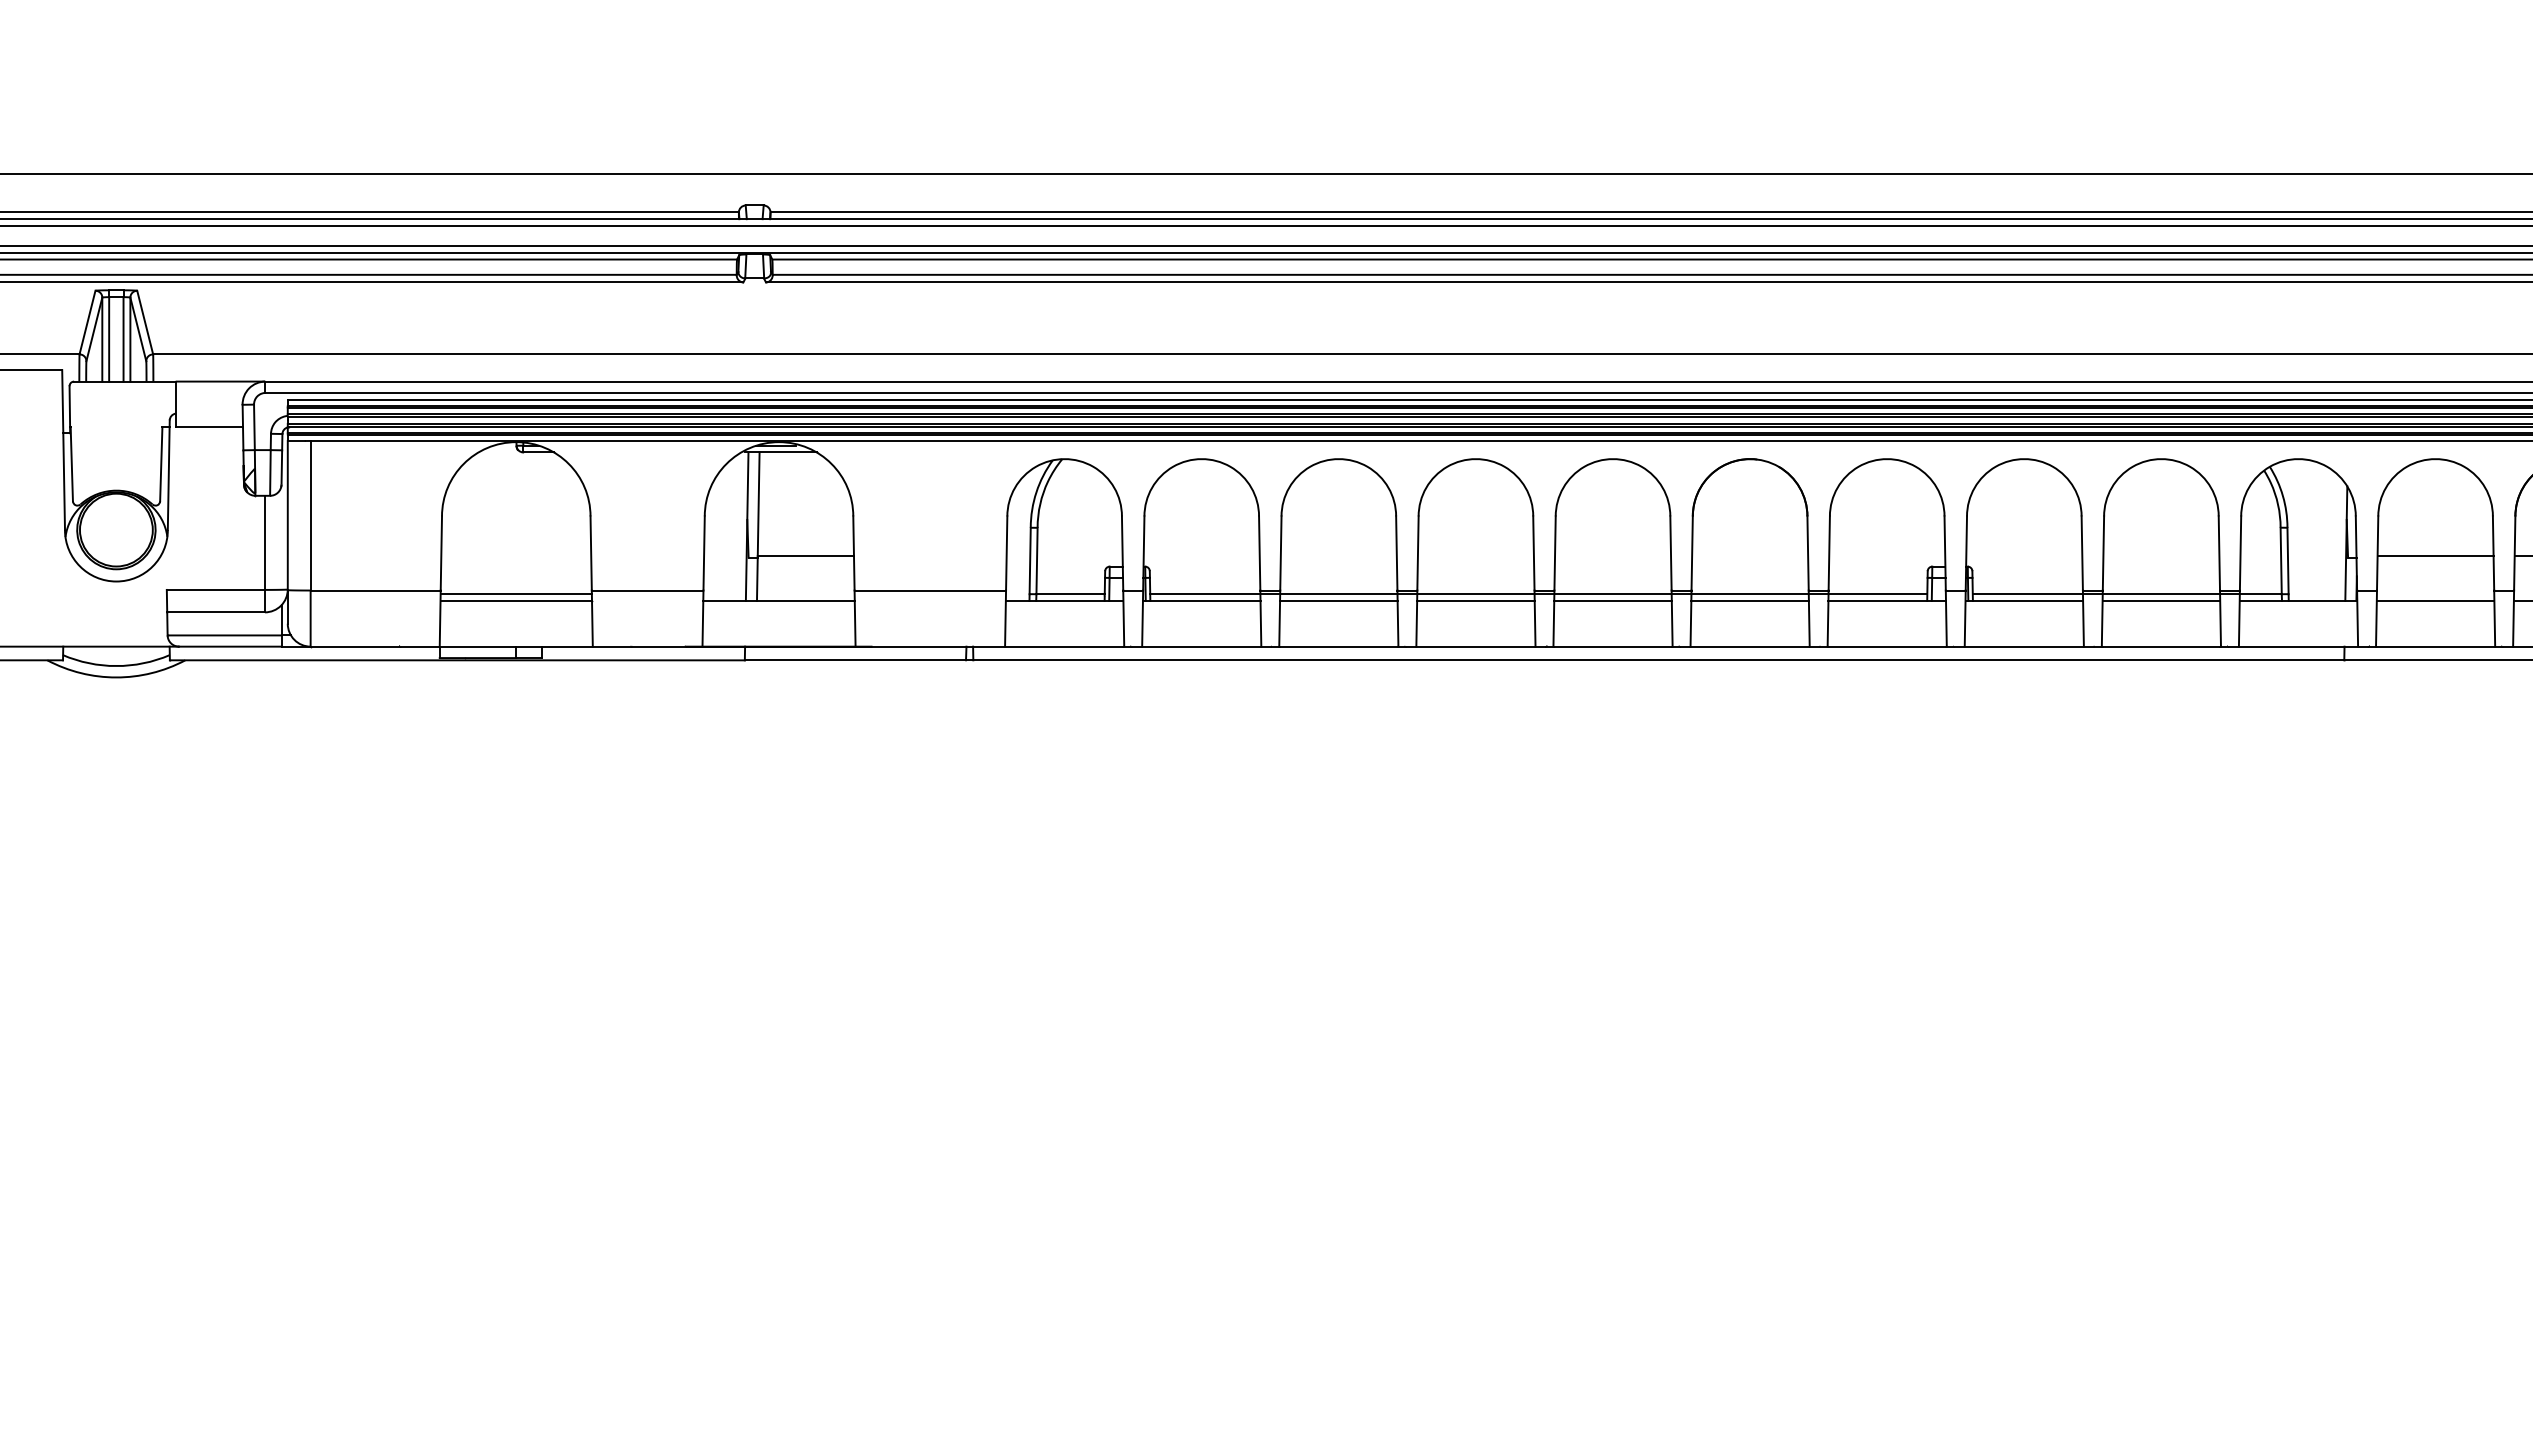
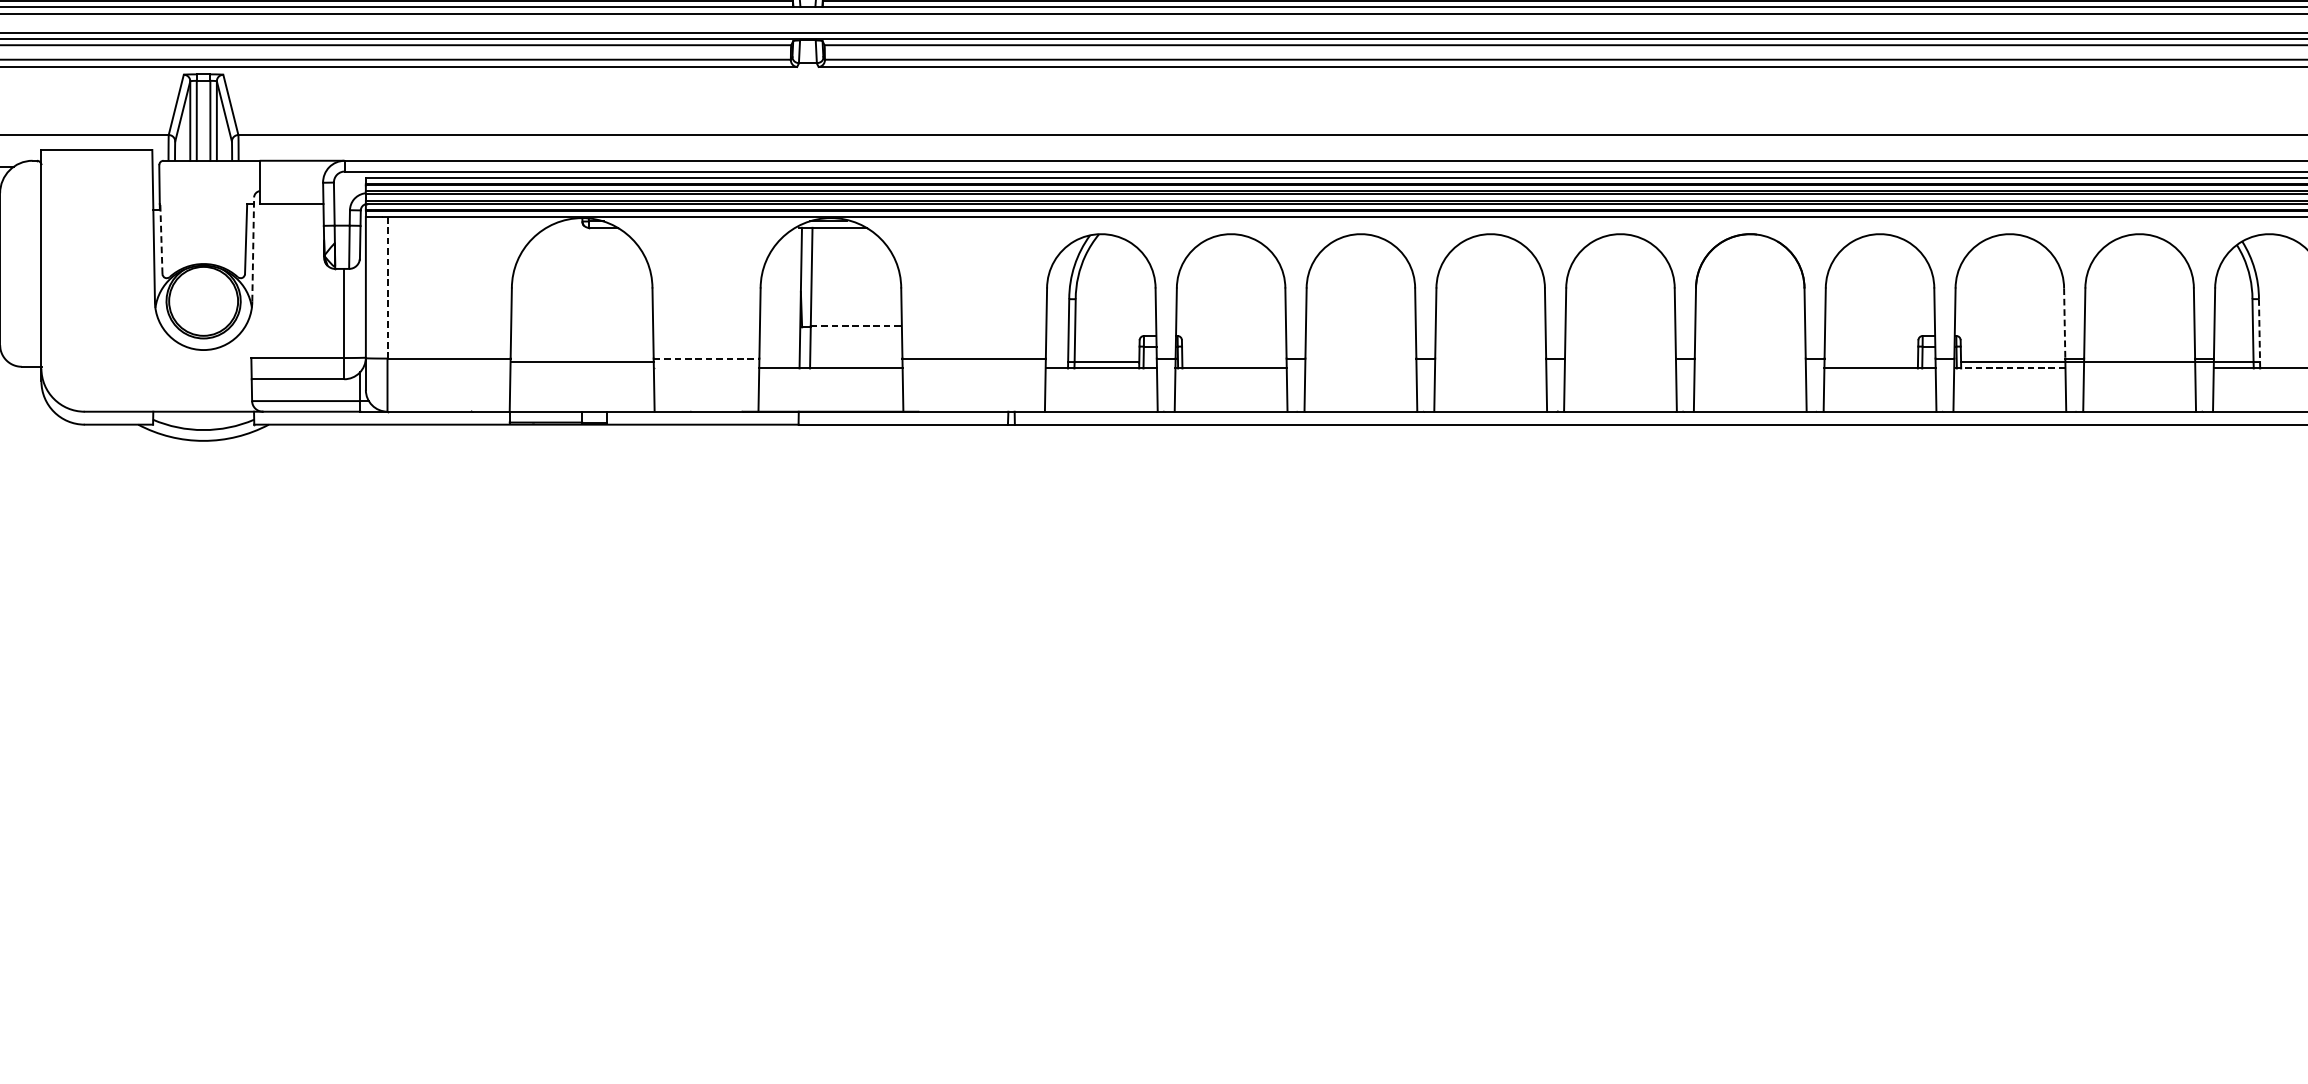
line: (71, 464) -> (161, 239), solid -> dashed
line: (168, 475) -> (252, 249), solid -> dashed
line: (310, 515) -> (387, 287), solid -> dashed
line: (2082, 553) -> (2064, 323), solid -> dashed
line: (806, 556) -> (856, 326), solid -> dashed
line: (2288, 561) -> (2259, 331), solid -> dashed
line: (647, 590) -> (706, 358), solid -> dashed
line: (1538, 594) -> (1549, 362), removed
line: (516, 600) -> (582, 368), removed
line: (1338, 600) -> (1360, 368), removed
line: (1475, 600) -> (1490, 368), removed
line: (1612, 600) -> (1619, 368), removed
line: (1749, 600) -> (1749, 368), removed
line: (2024, 600) -> (2010, 368), solid -> dashed
line: (2161, 600) -> (2139, 368), removed

